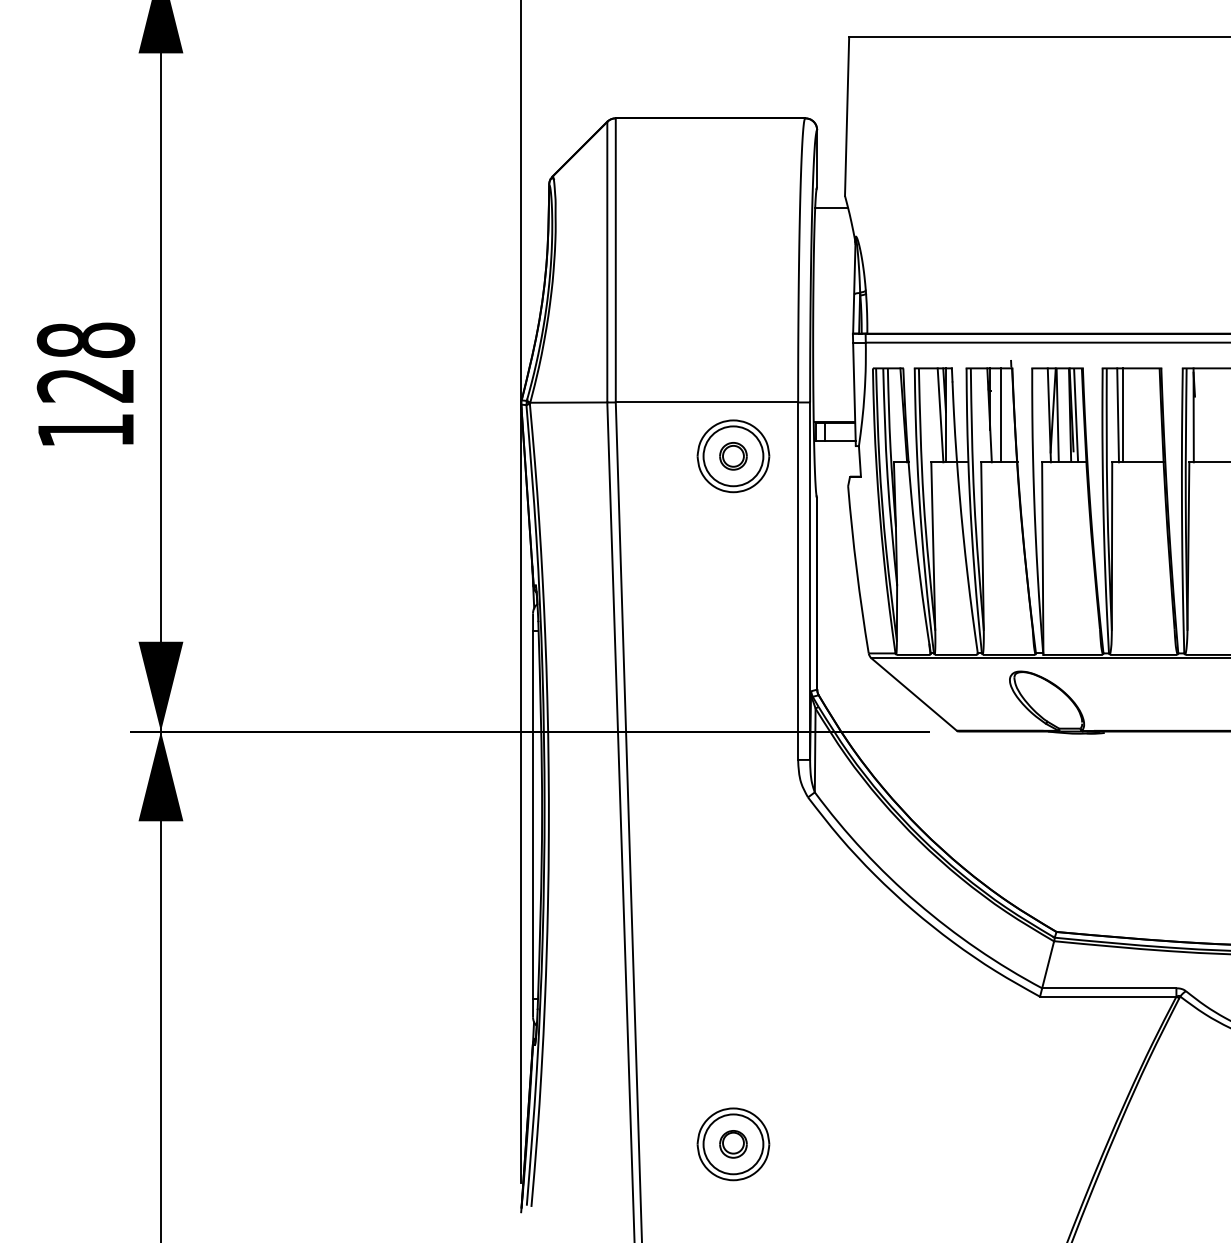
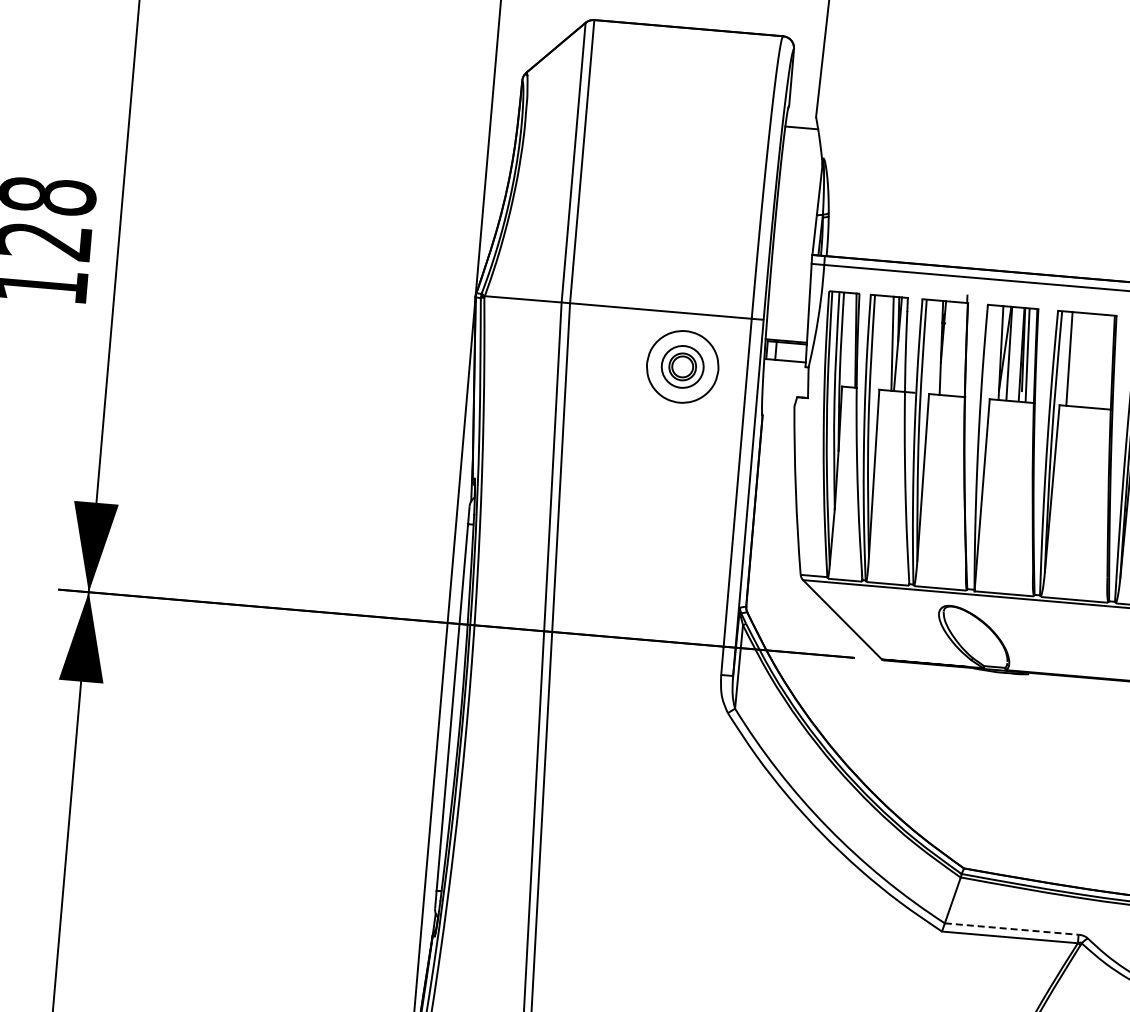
line: (1000, 415) -> (952, 349), removed
line: (1123, 415) -> (1074, 359), removed
circle: (733, 456) -> (682, 367), size x0.7
line: (1109, 988) -> (1011, 929), solid -> dashed

